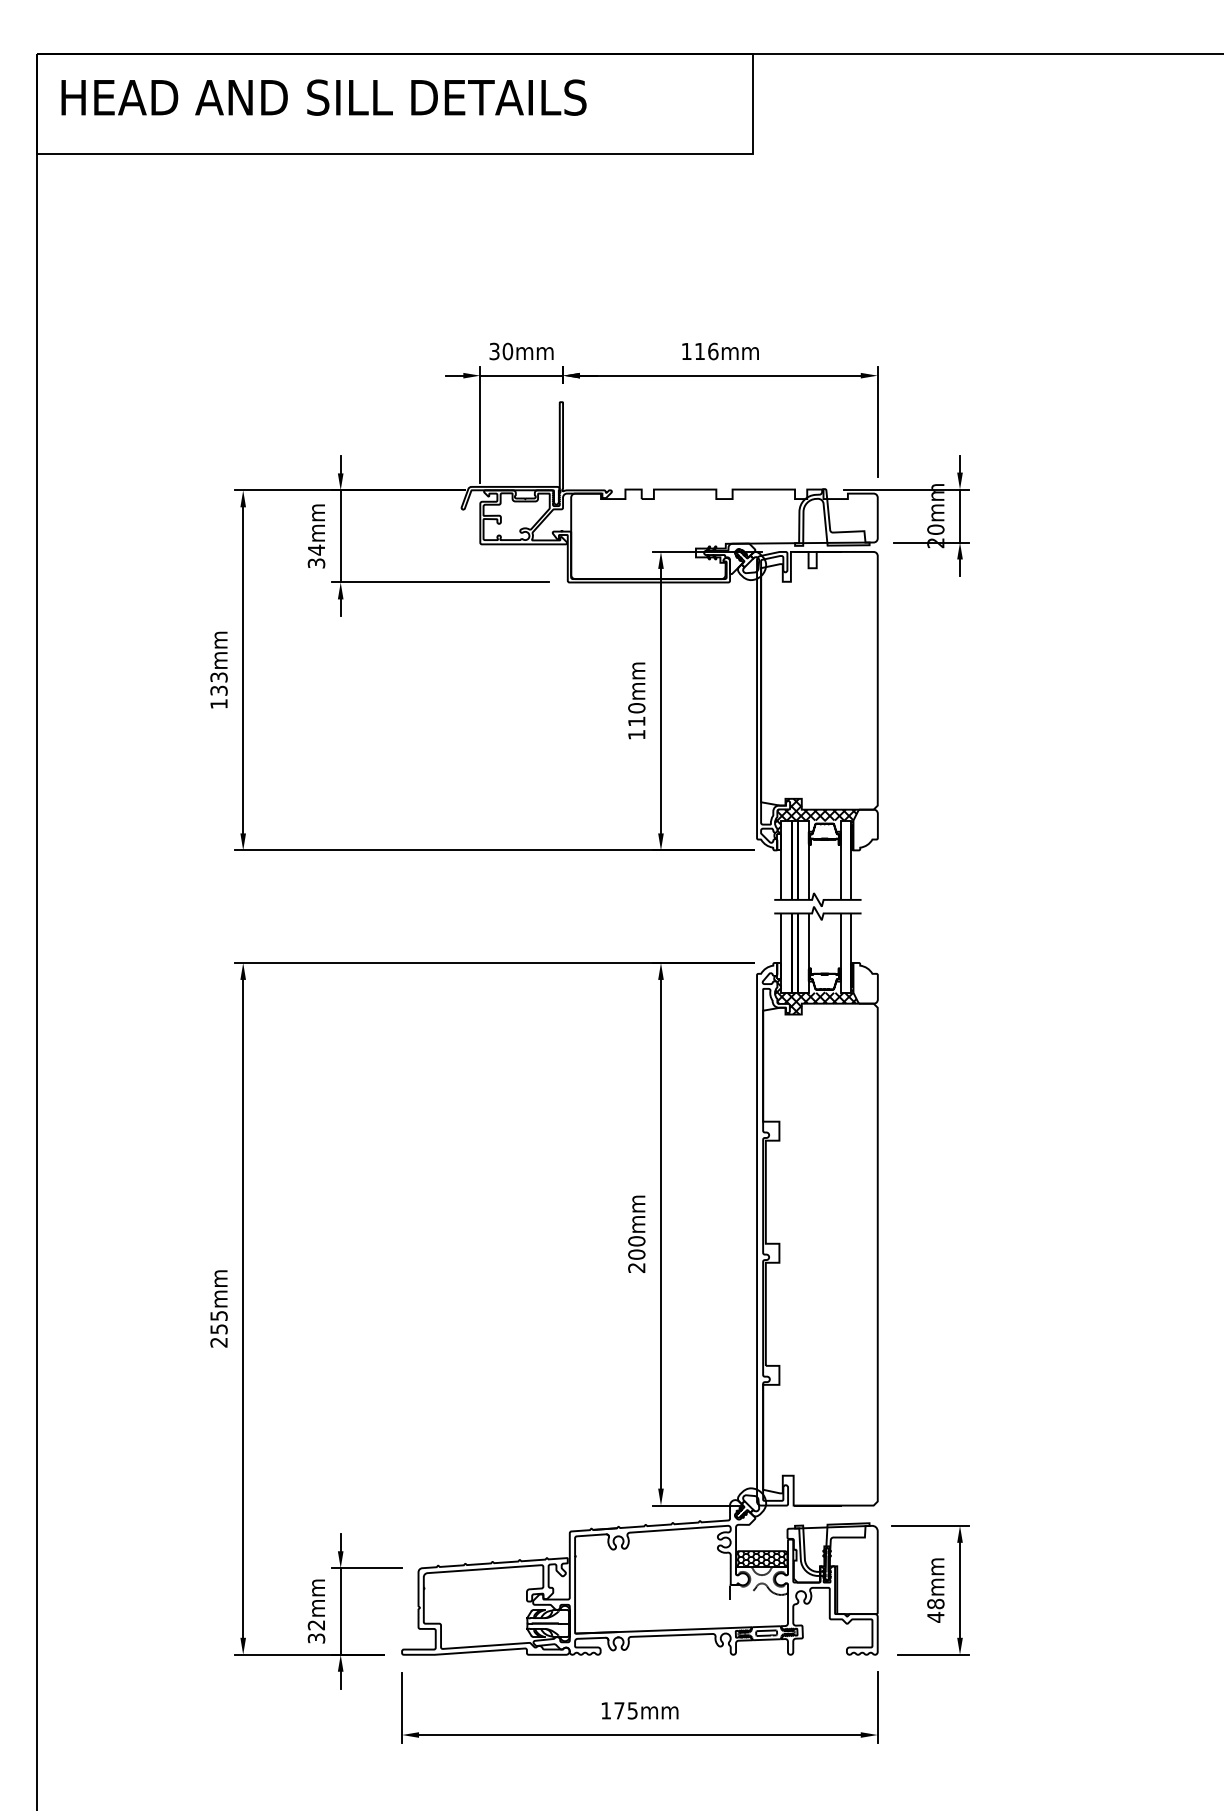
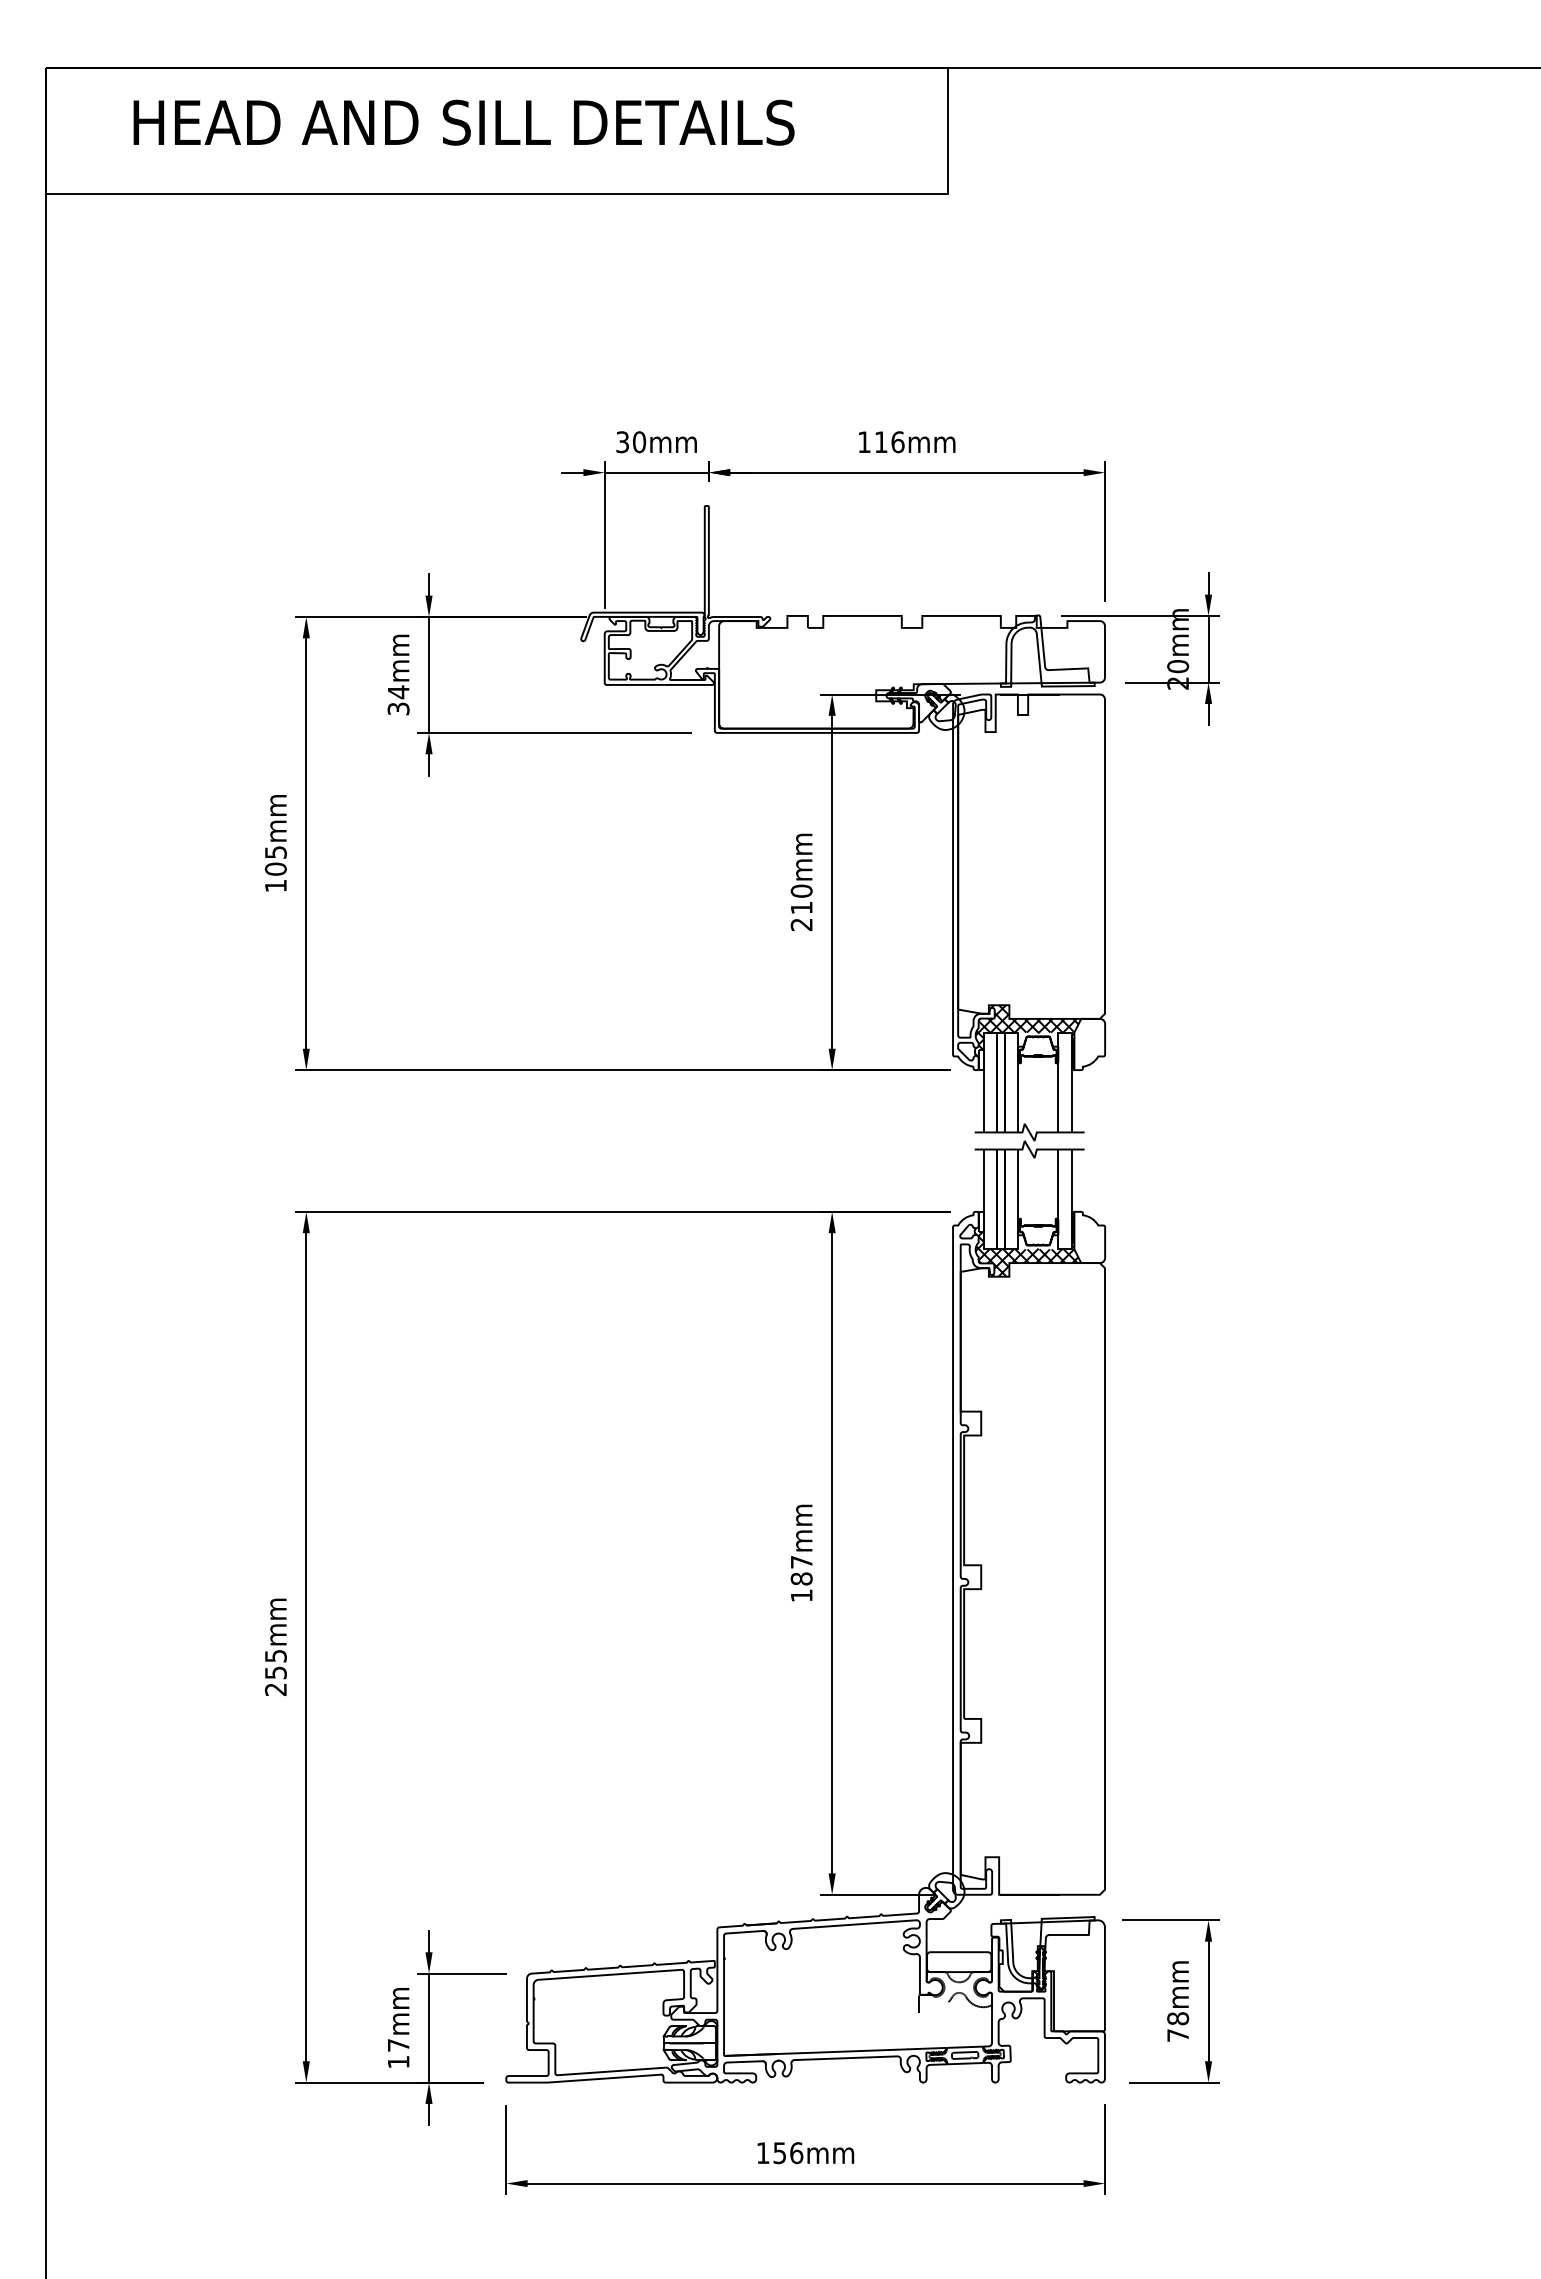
text: (323, 97) -> (463, 122), moved
text: (218, 683) -> (275, 860), 133mm -> 105mm
text: (636, 734) -> (801, 924), 110mm -> 210mm
text: (636, 1254) -> (801, 1578), 200mm -> 187mm
hatch: (762, 1559) -> (959, 1962), removed
text: (935, 1617) -> (1177, 2035), 48mm -> 78mm
text: (316, 1631) -> (398, 2053), 32mm -> 17mm
text: (626, 1711) -> (788, 2153), 175mm -> 156mm

